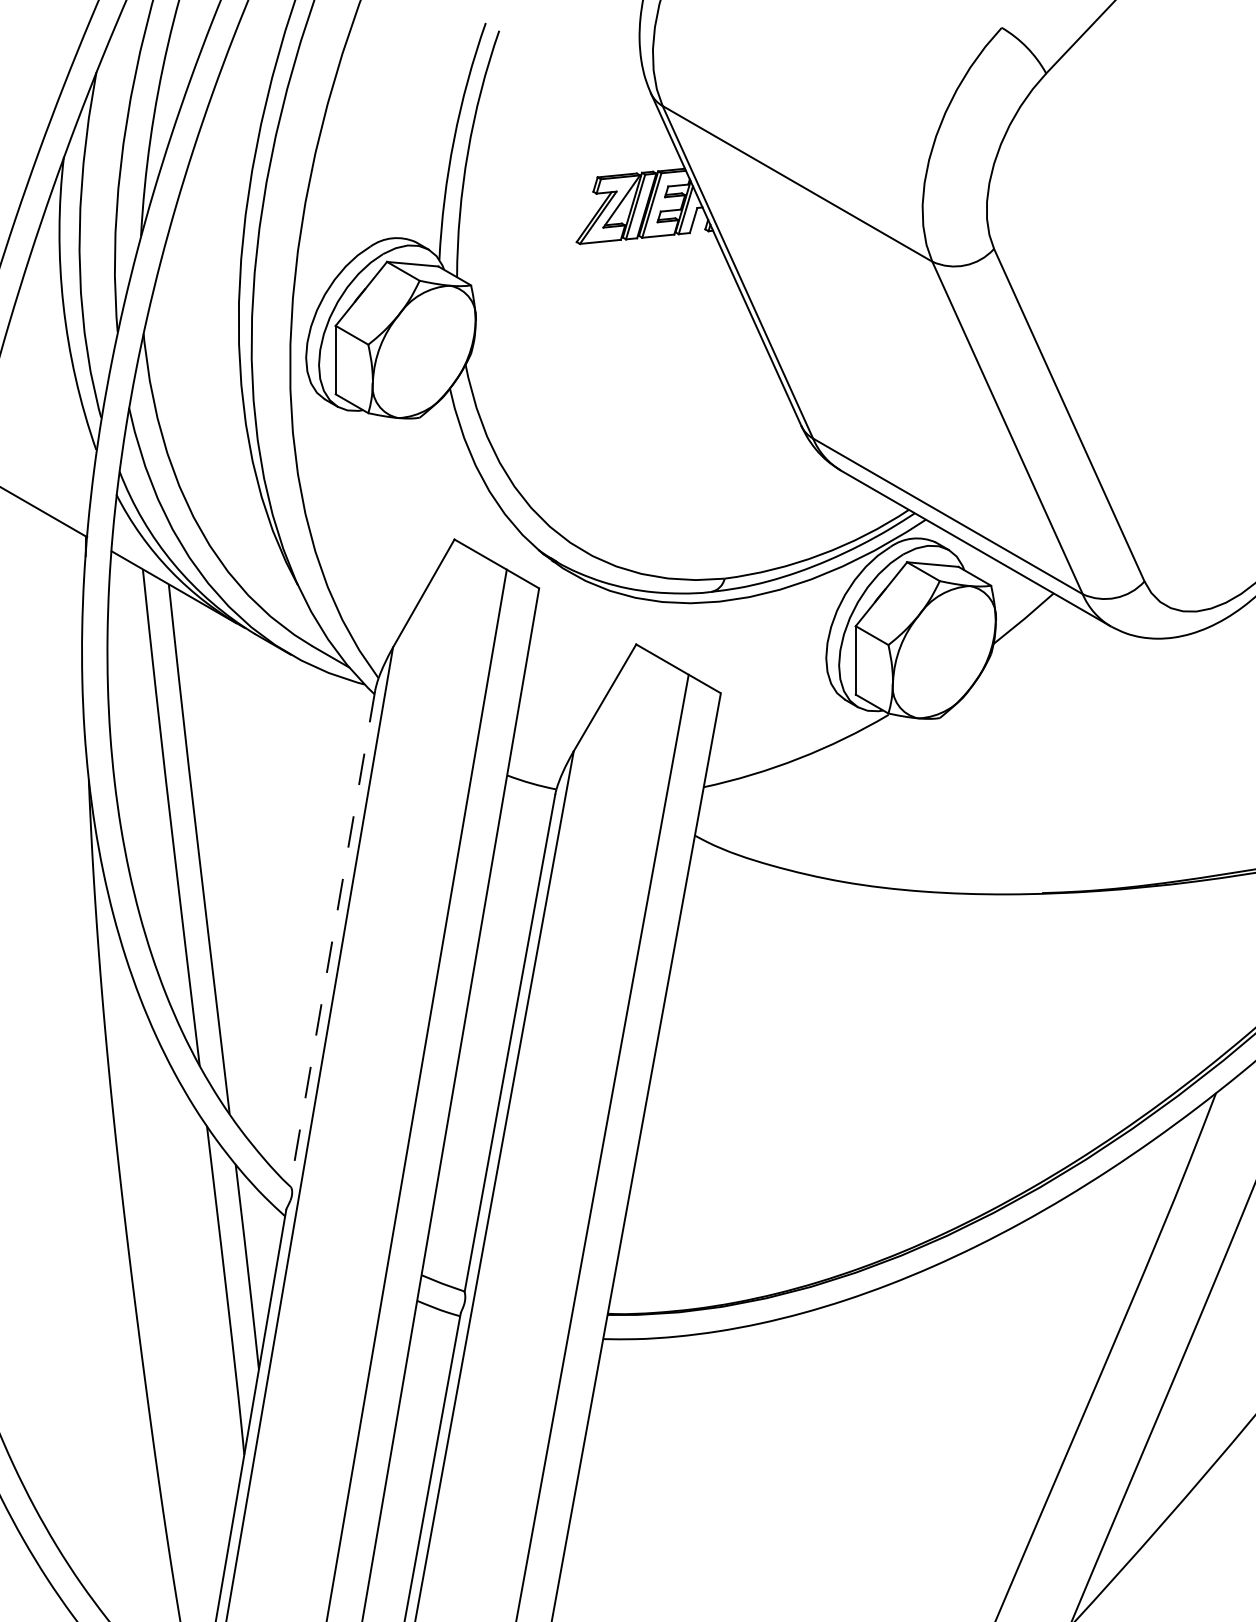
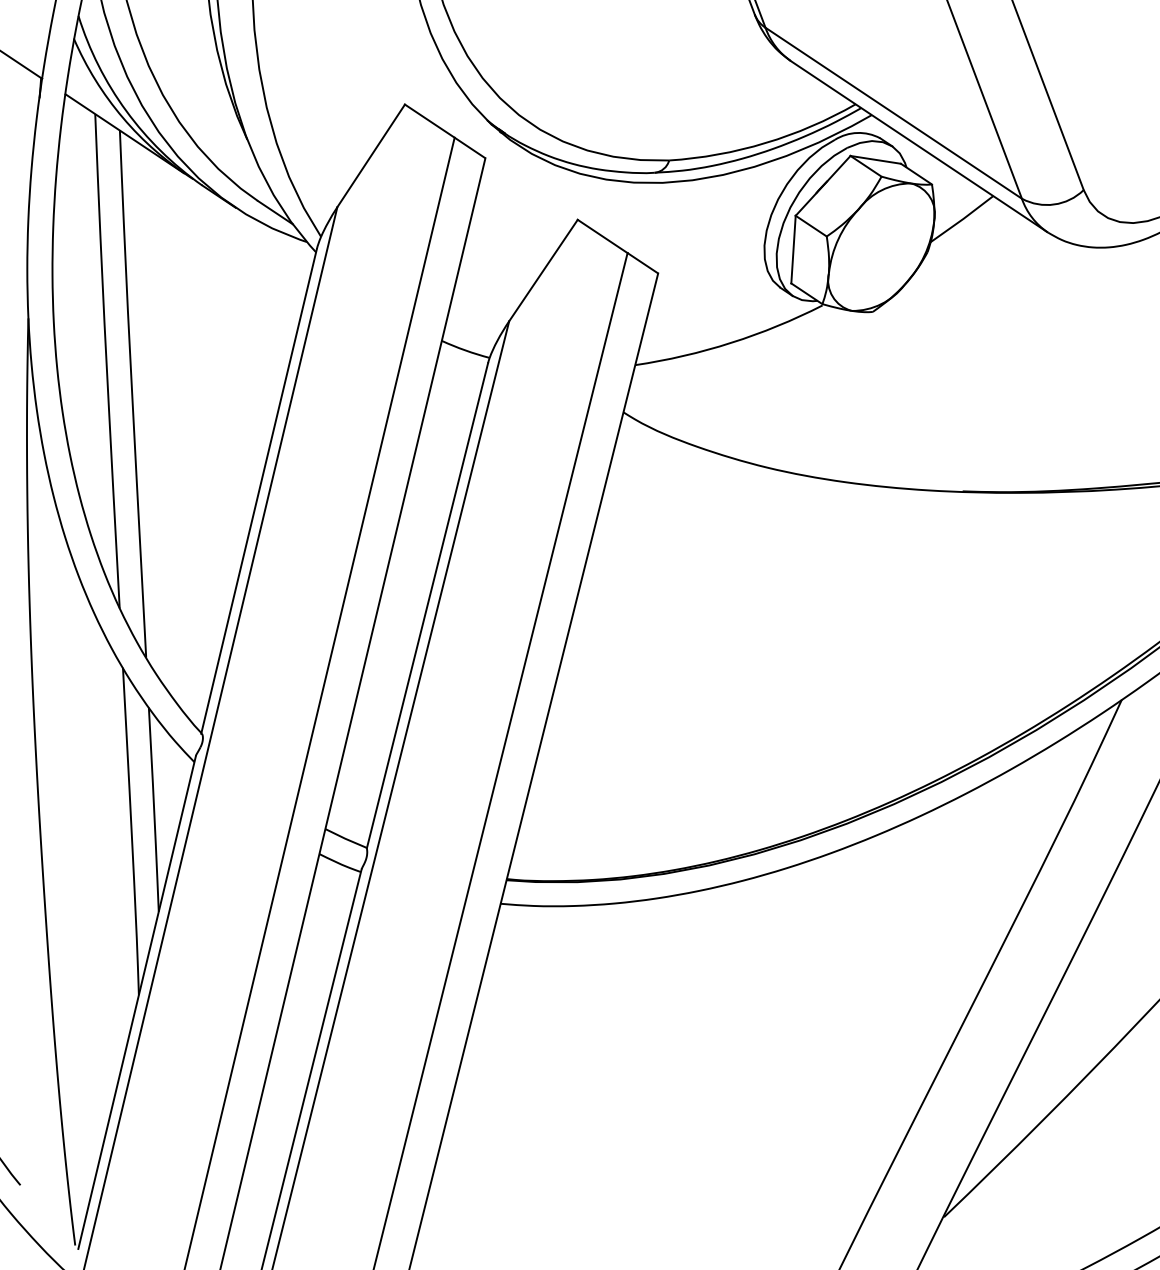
line: (332, 939) -> (258, 491), dashed -> solid

